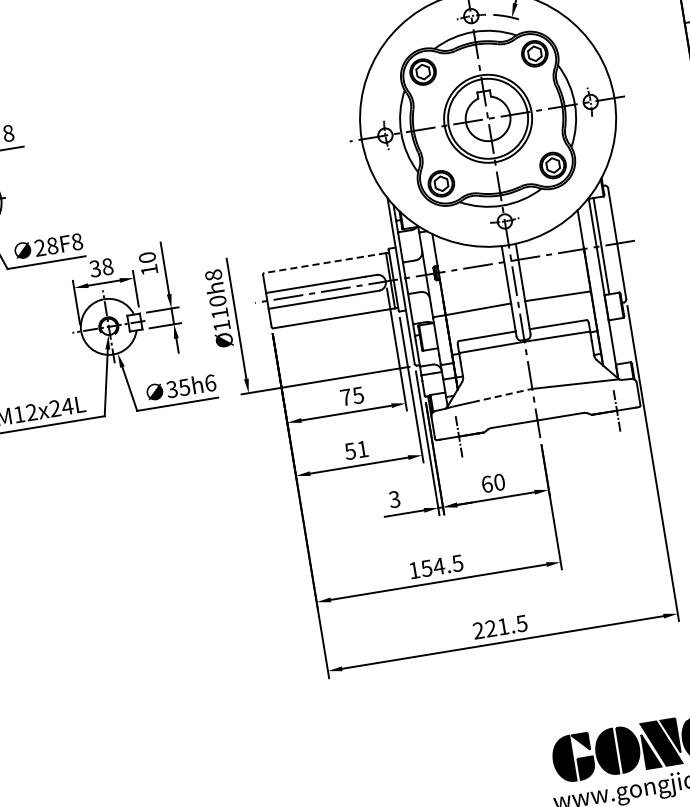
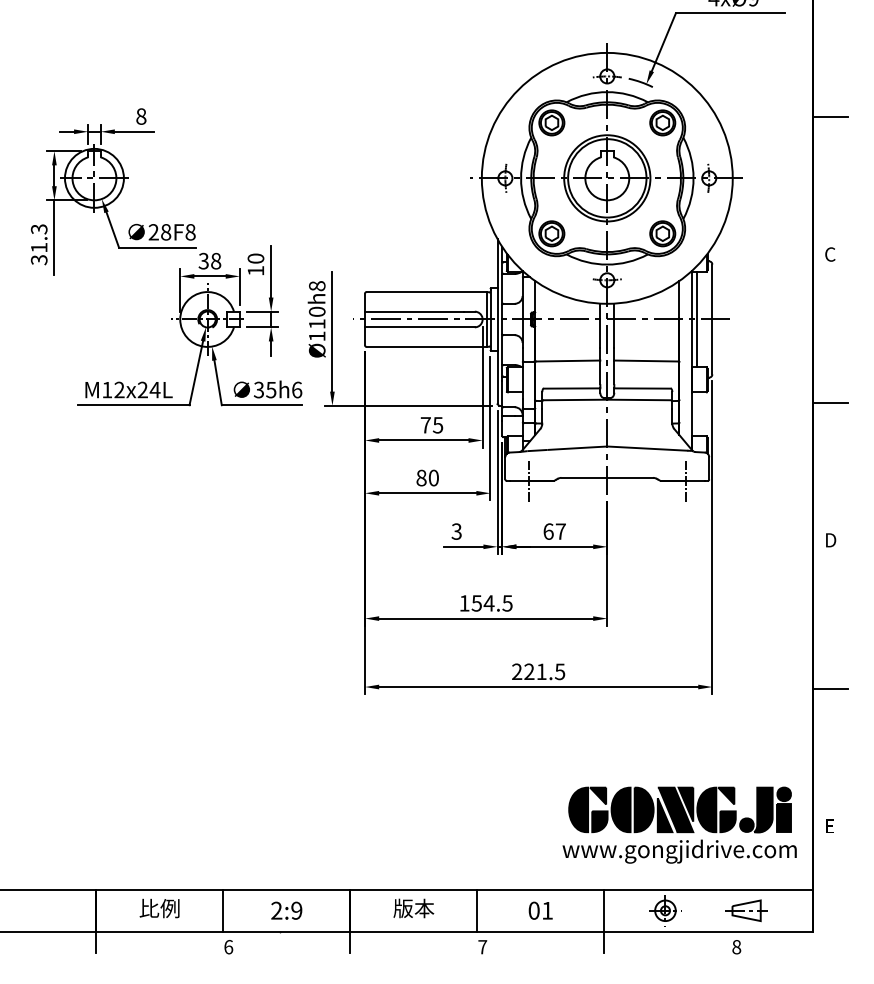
line: (324, 263) -> (426, 292), dashed -> solid
line: (502, 395) -> (577, 448), dashed -> solid
text: (356, 449) -> (427, 477), 51 -> 80
text: (499, 482) -> (560, 531), 60 -> 67

